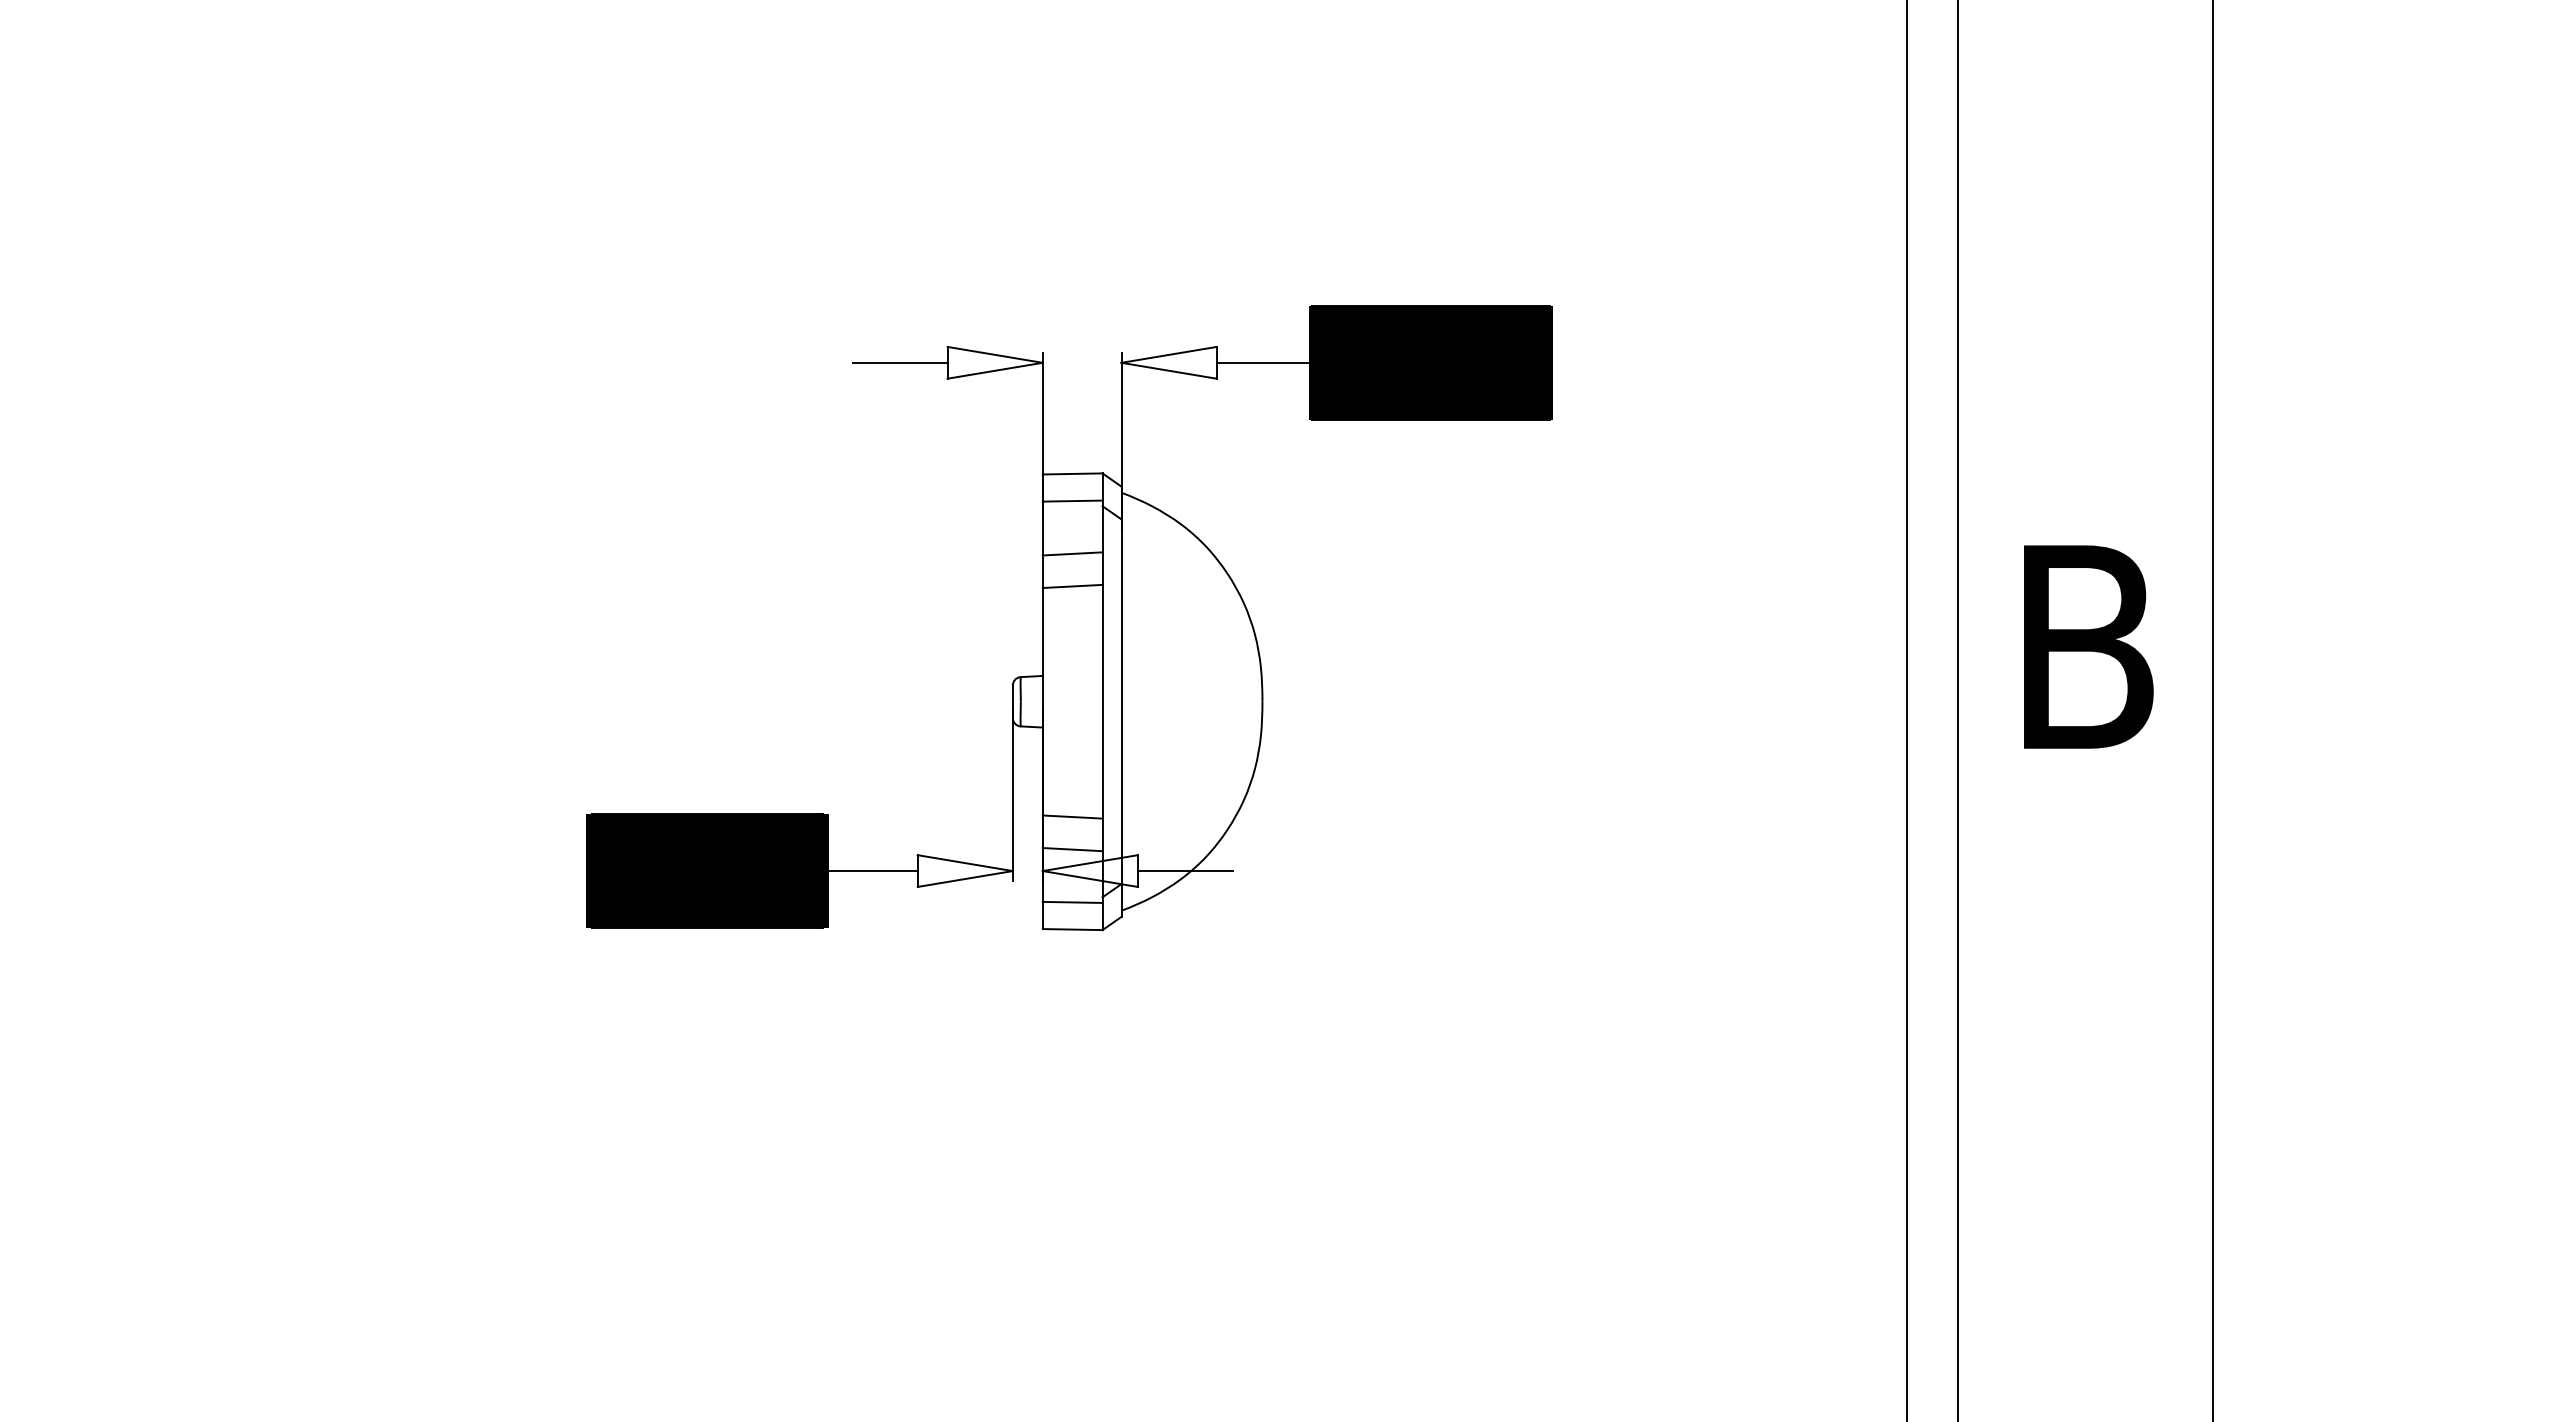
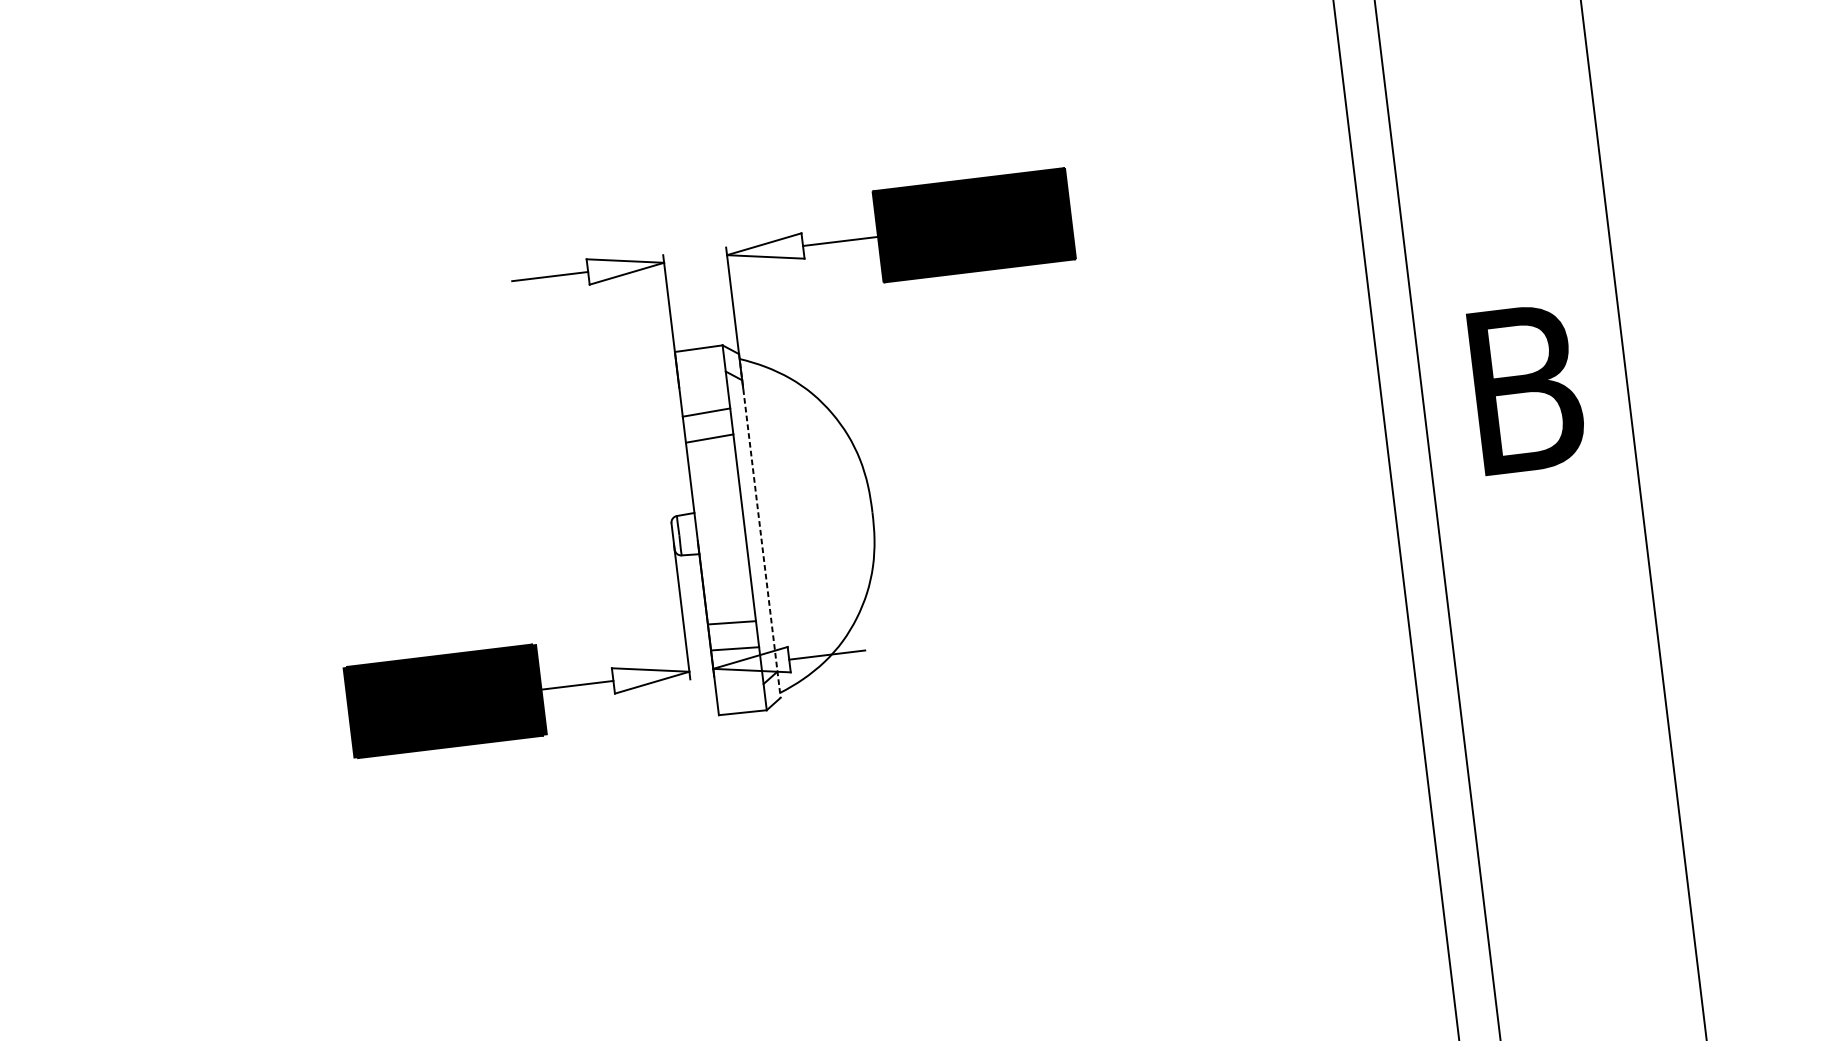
line: (1072, 500) -> (701, 369), removed
line: (1121, 702) -> (759, 526), solid -> dashed
line: (1072, 901) -> (739, 690), removed

